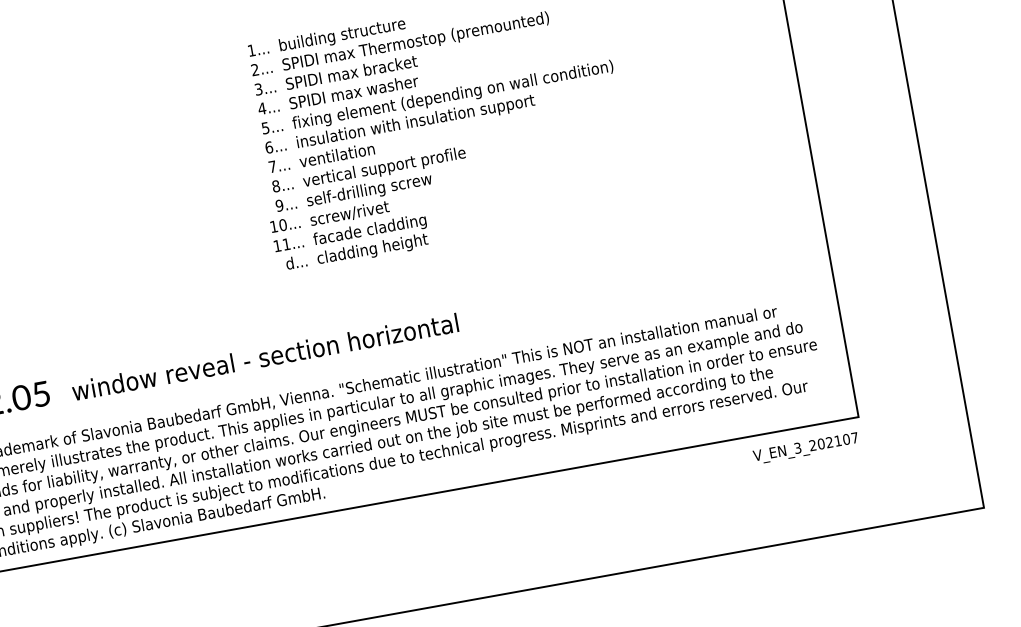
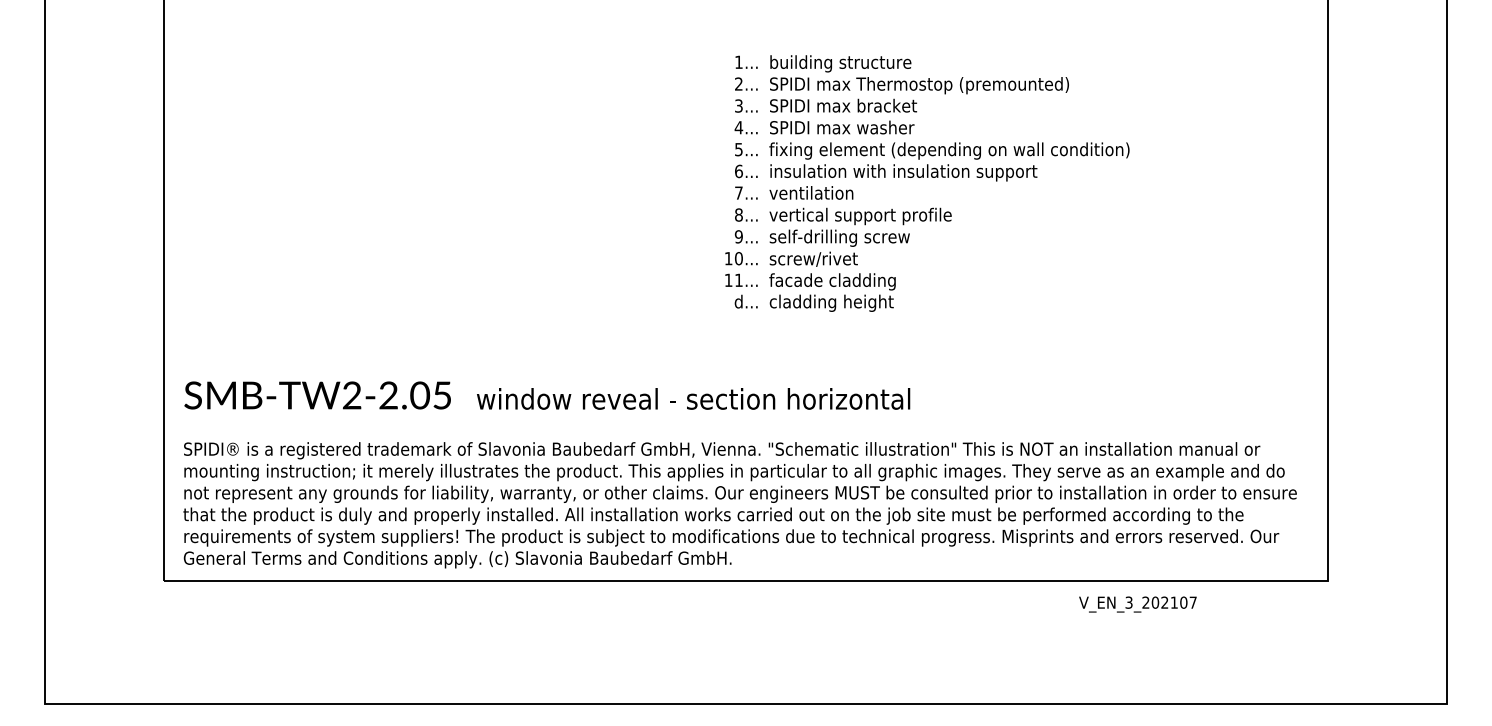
text: (805, 448) -> (1137, 604), moved

